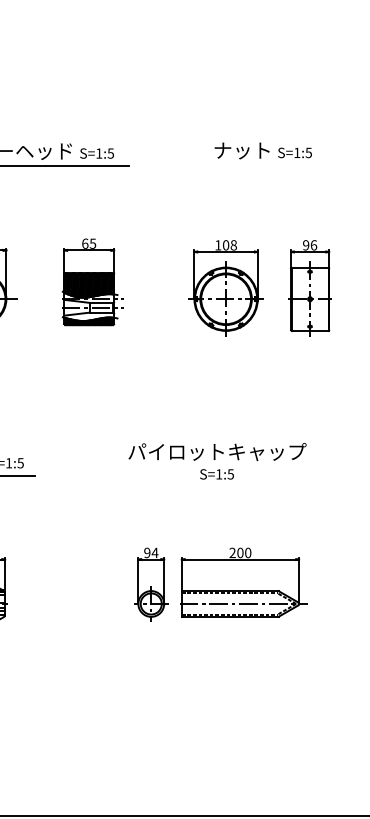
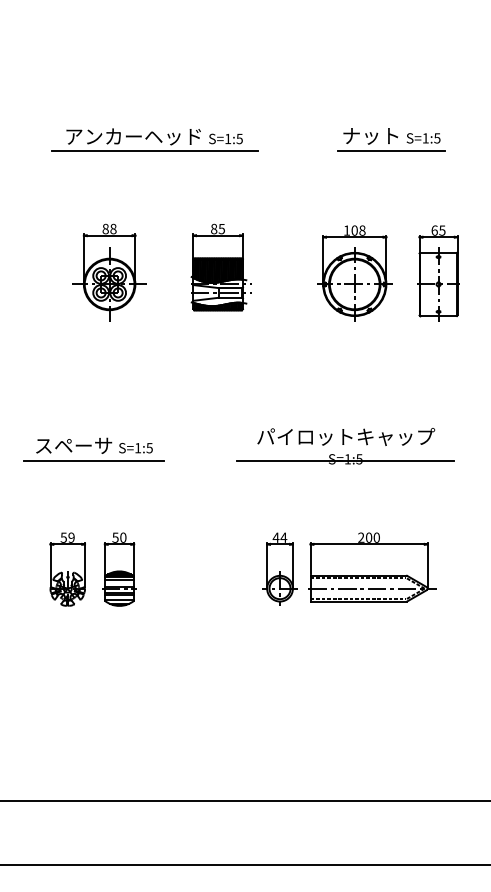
line: (262, 166) -> (391, 151), added
text: (85, 243) -> (214, 228), 65 -> 85
text: (309, 245) -> (438, 230), 96 -> 65
line: (216, 476) -> (345, 461), added
text: (146, 552) -> (275, 537), 94 -> 44

